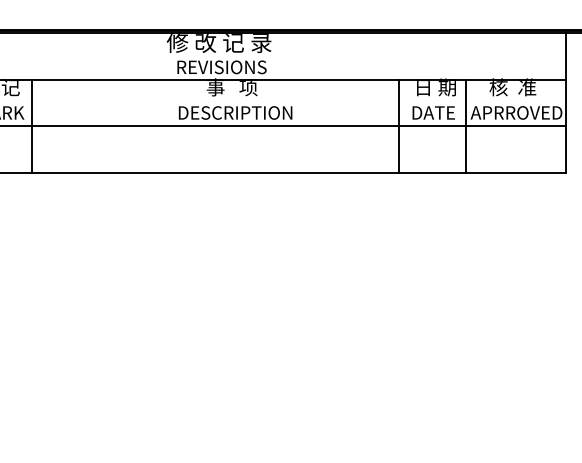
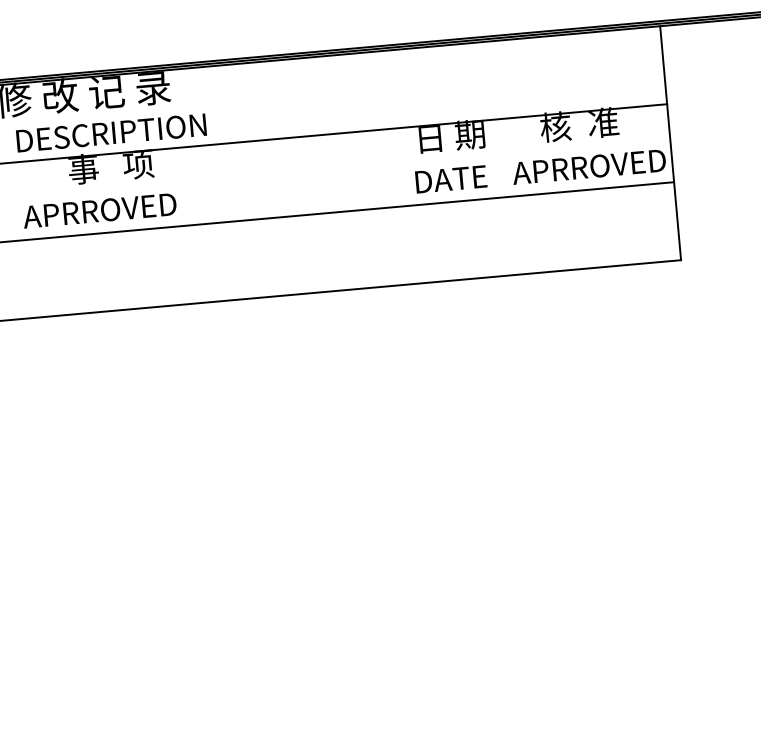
text: (234, 67) -> (112, 133), REVISIONS -> DESCRIPTION
text: (234, 112) -> (118, 208), DESCRIPTION -> APRROVED
line: (399, 126) -> (396, 207), removed
line: (465, 126) -> (506, 197), removed

